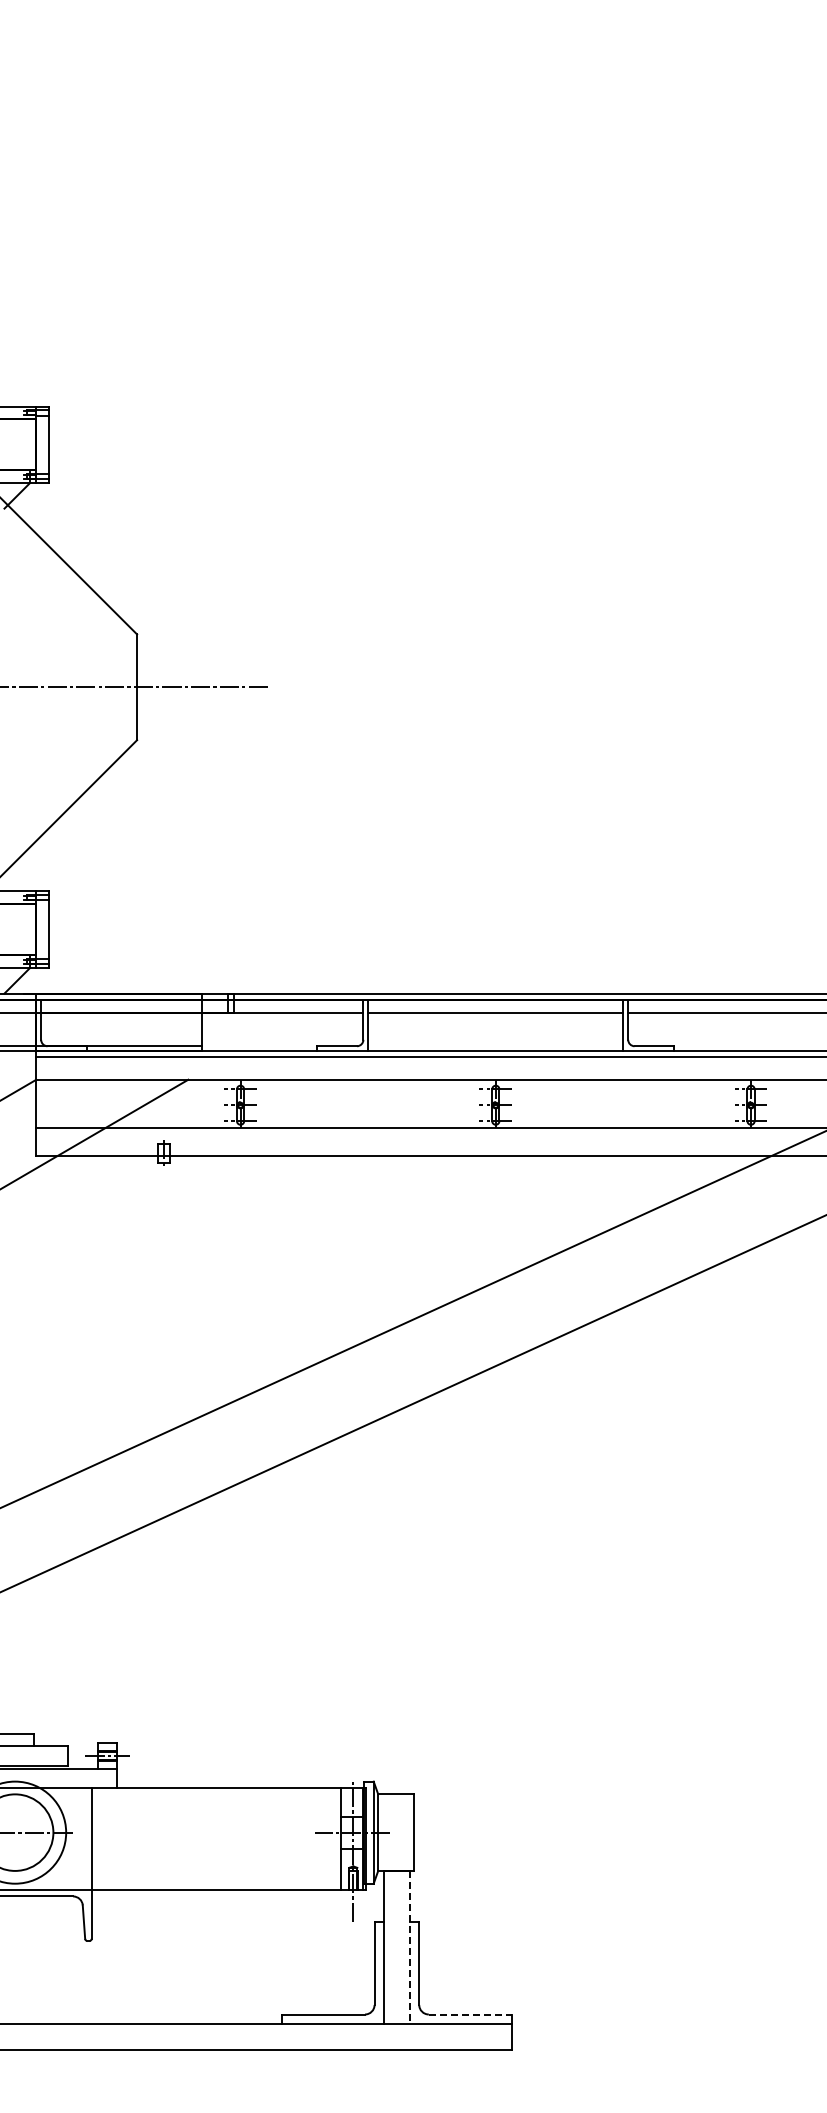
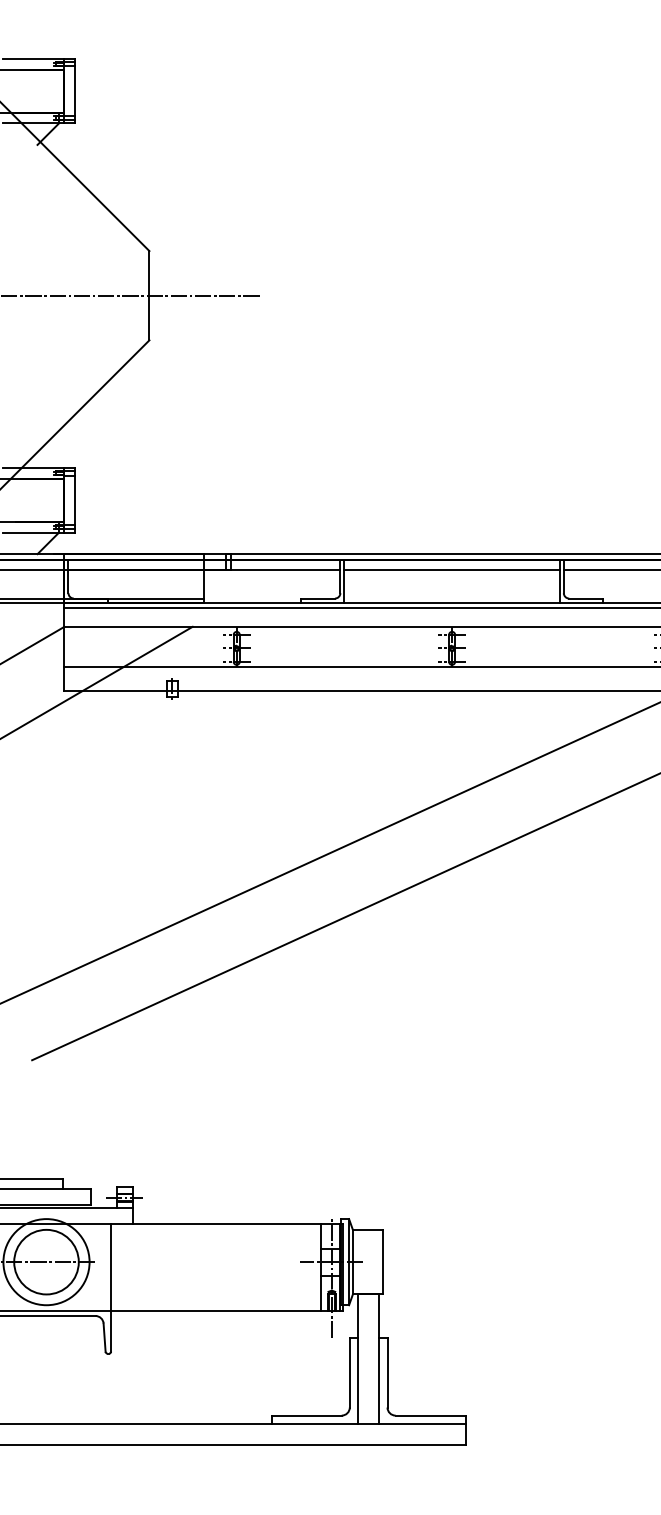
line: (409, 1947) -> (379, 1359), dashed -> solid
line: (470, 2014) -> (430, 1415), dashed -> solid

